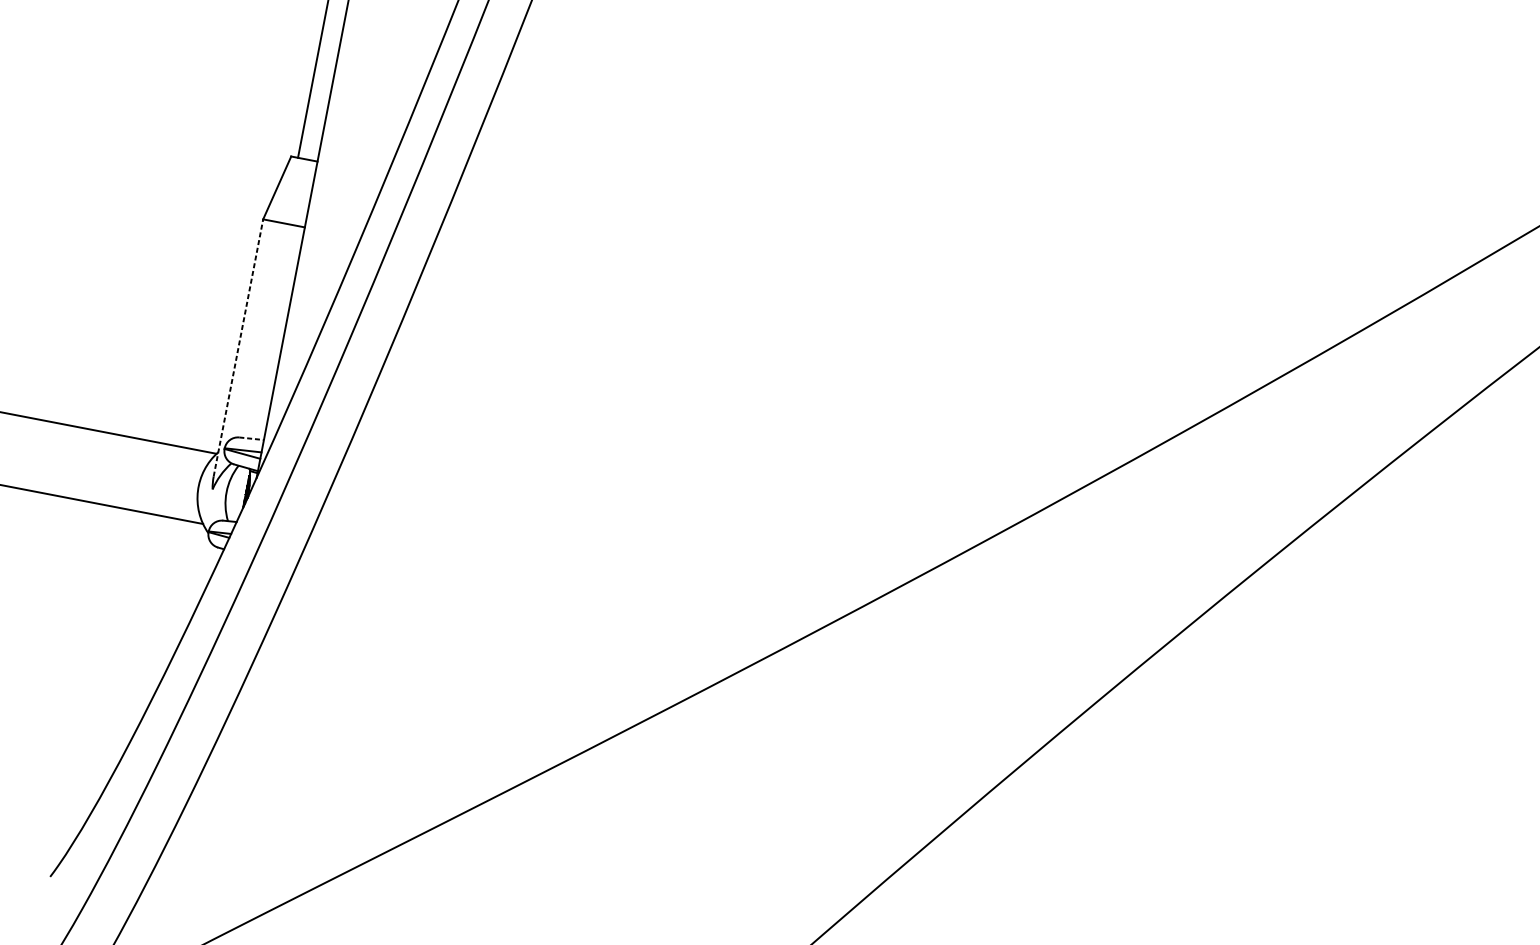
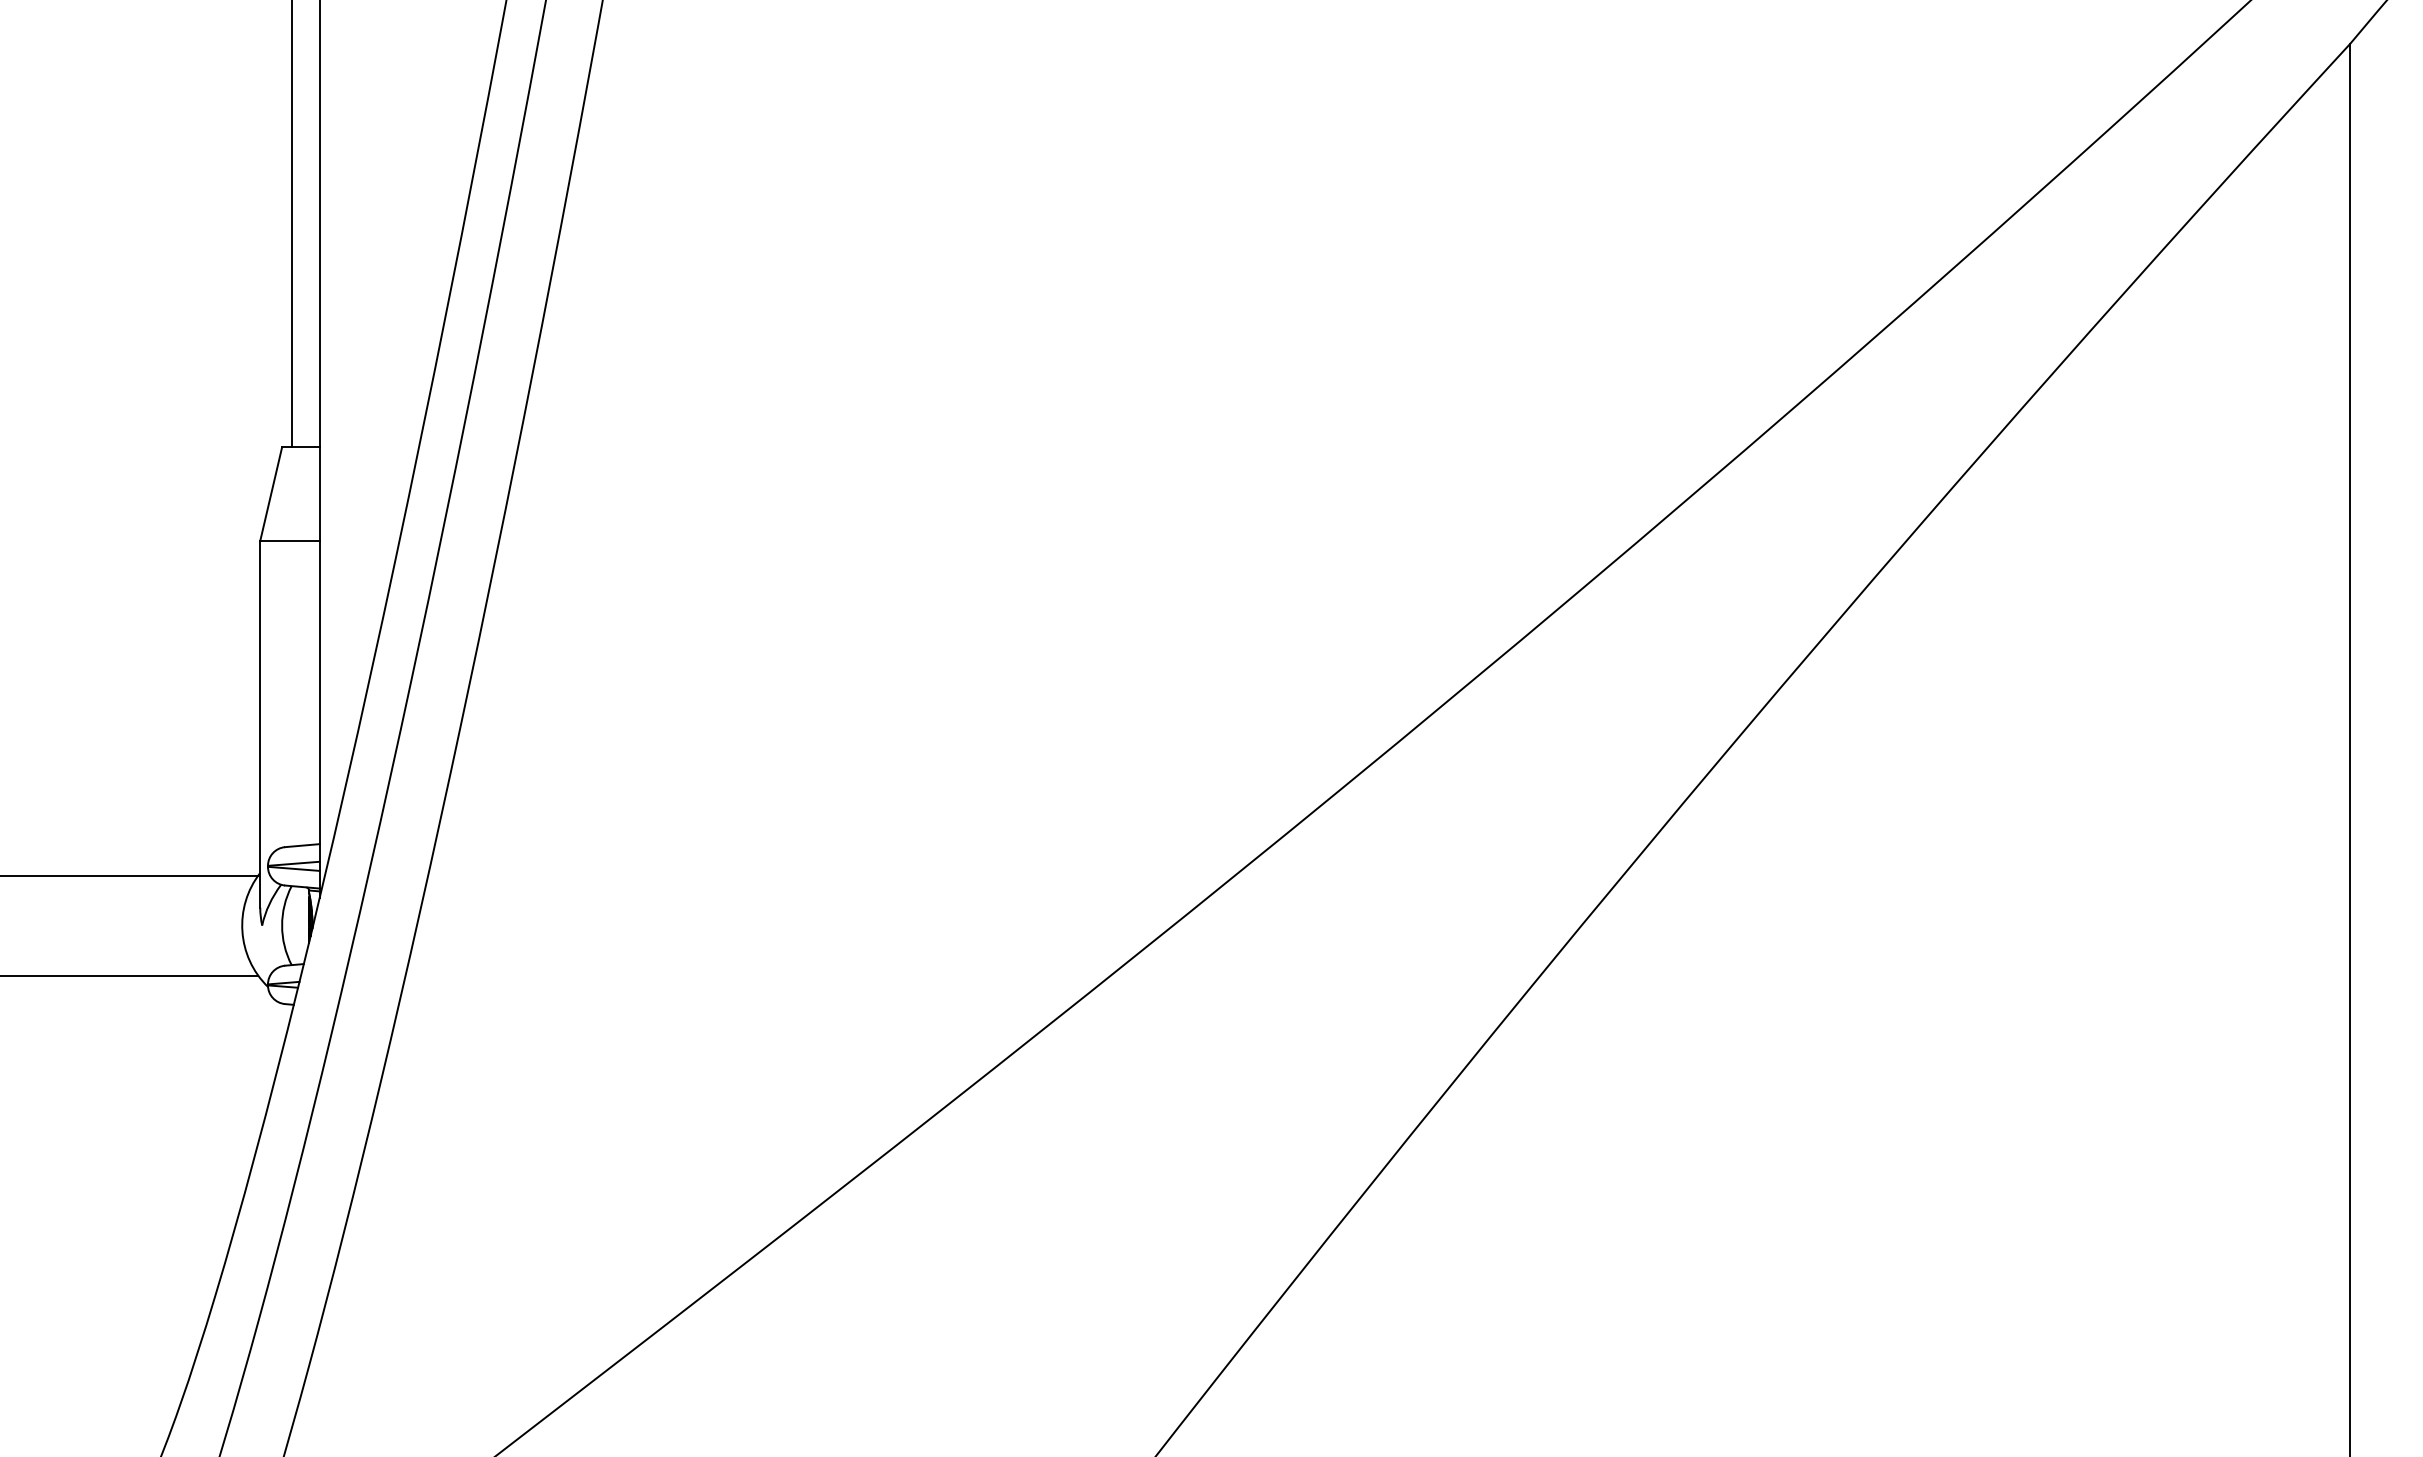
line: (238, 347) -> (260, 723), dashed -> solid
line: (251, 438) -> (302, 845), dashed -> solid

